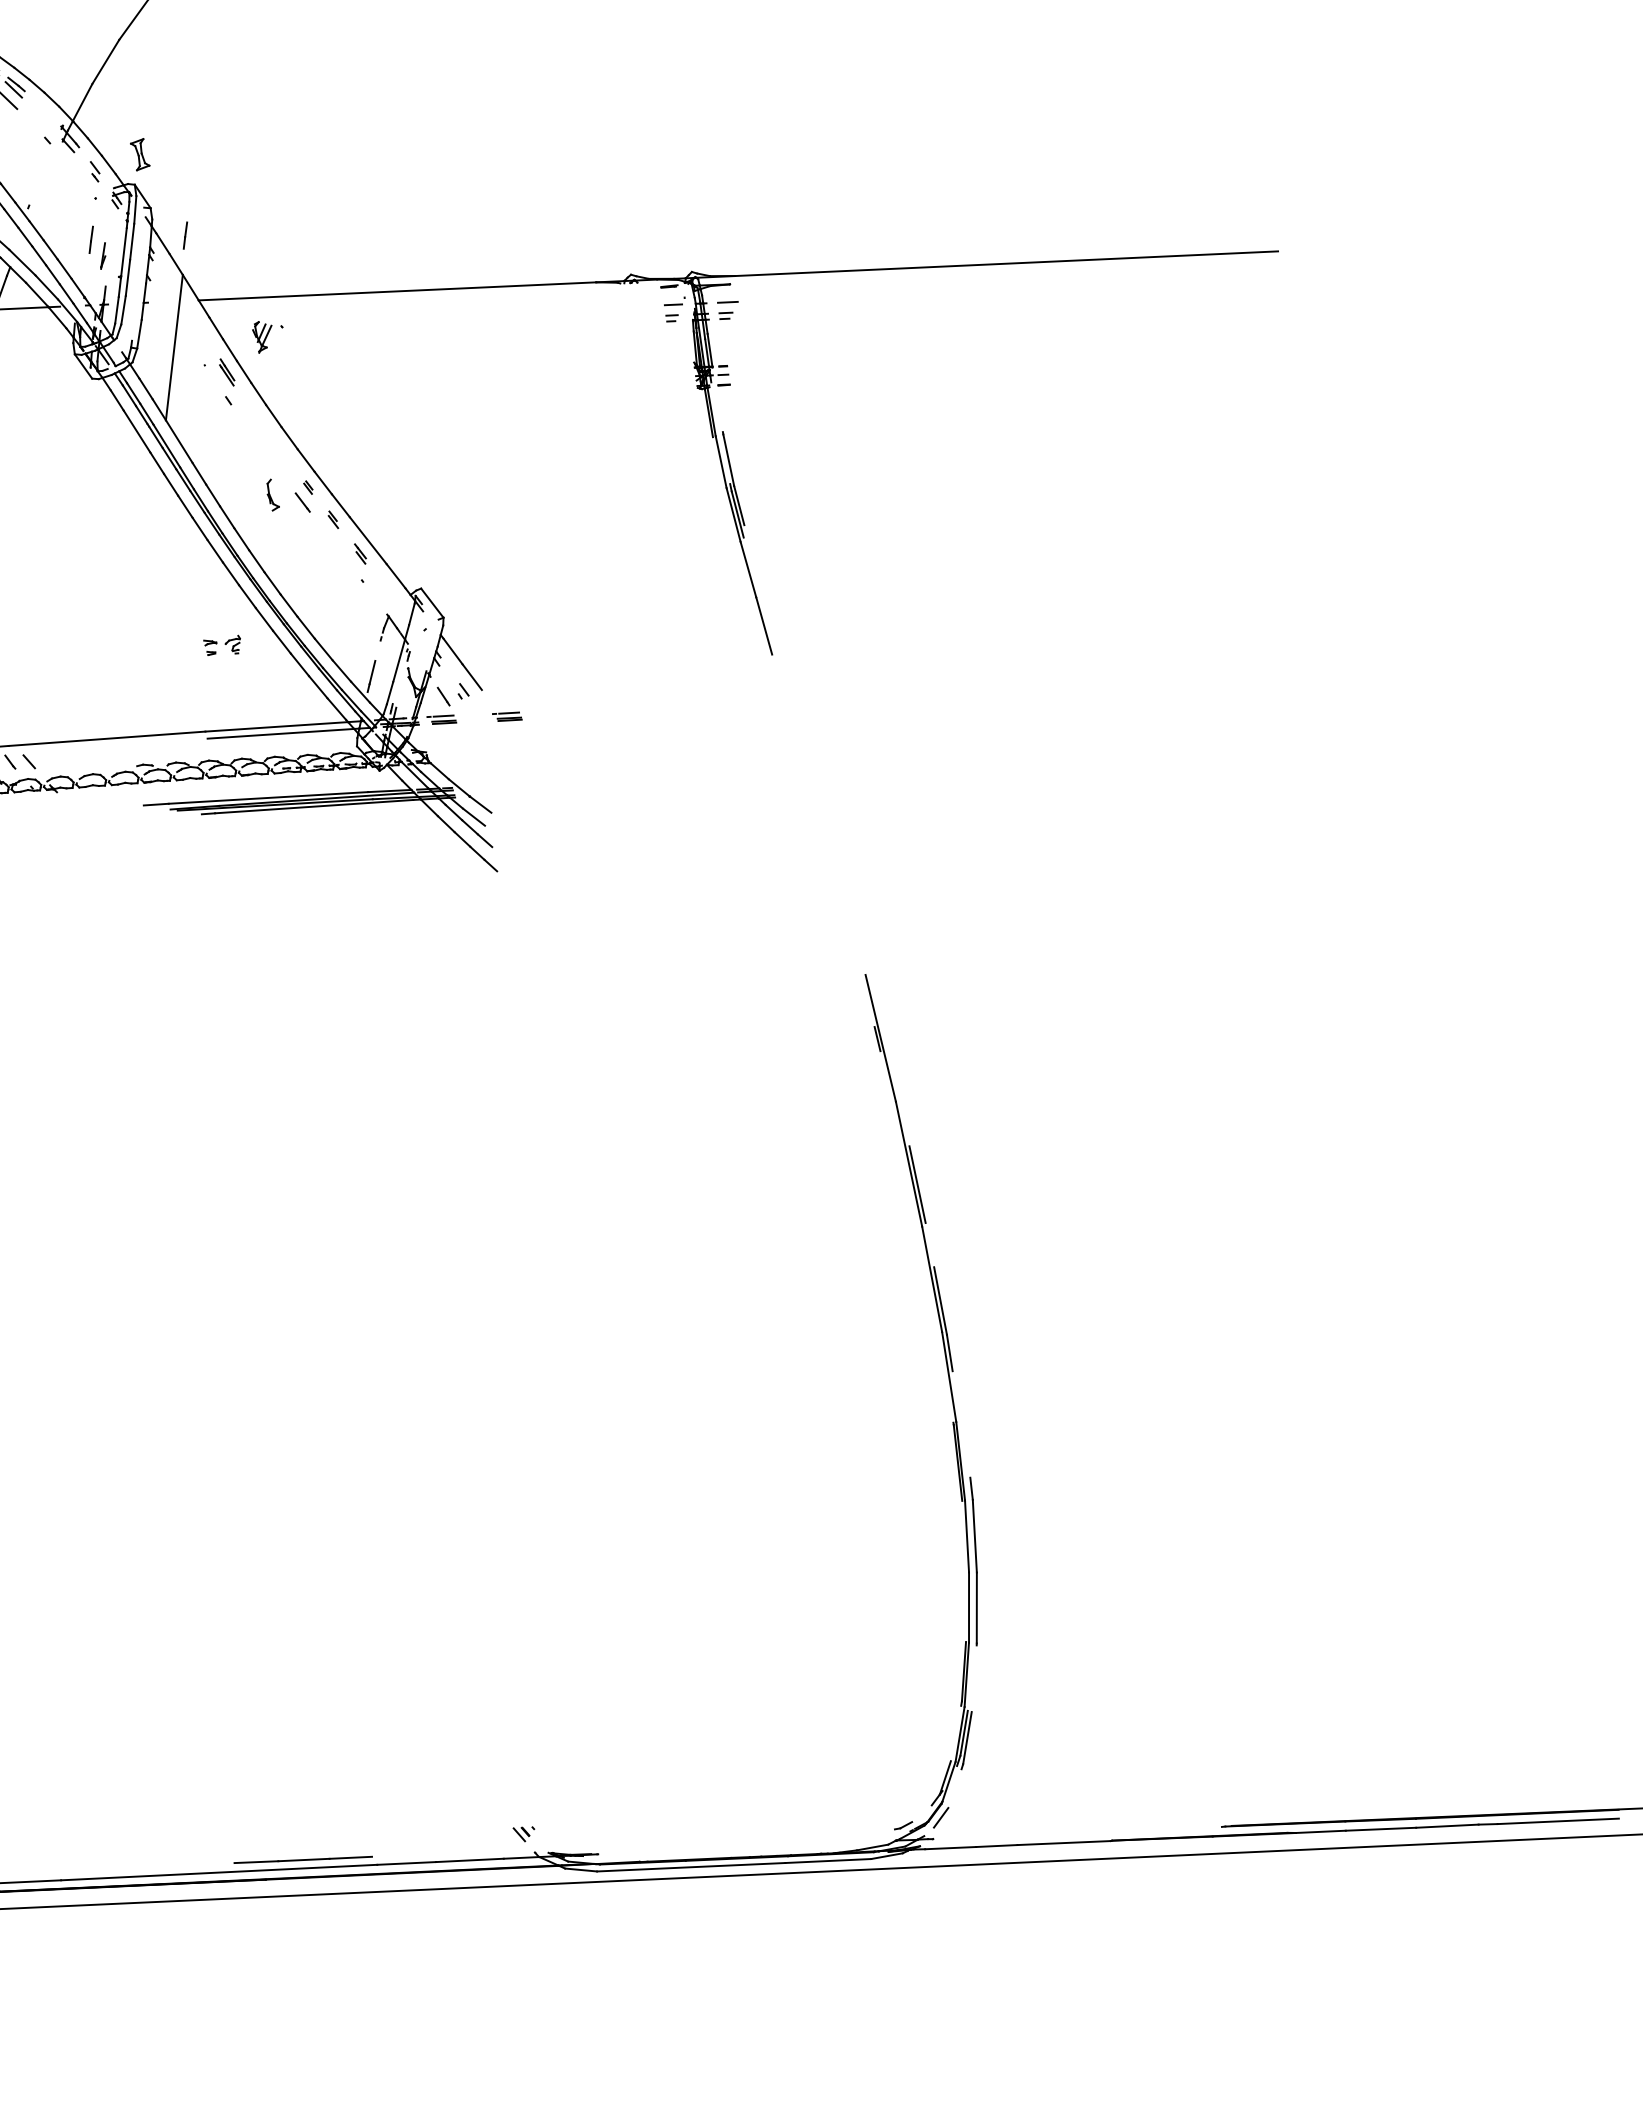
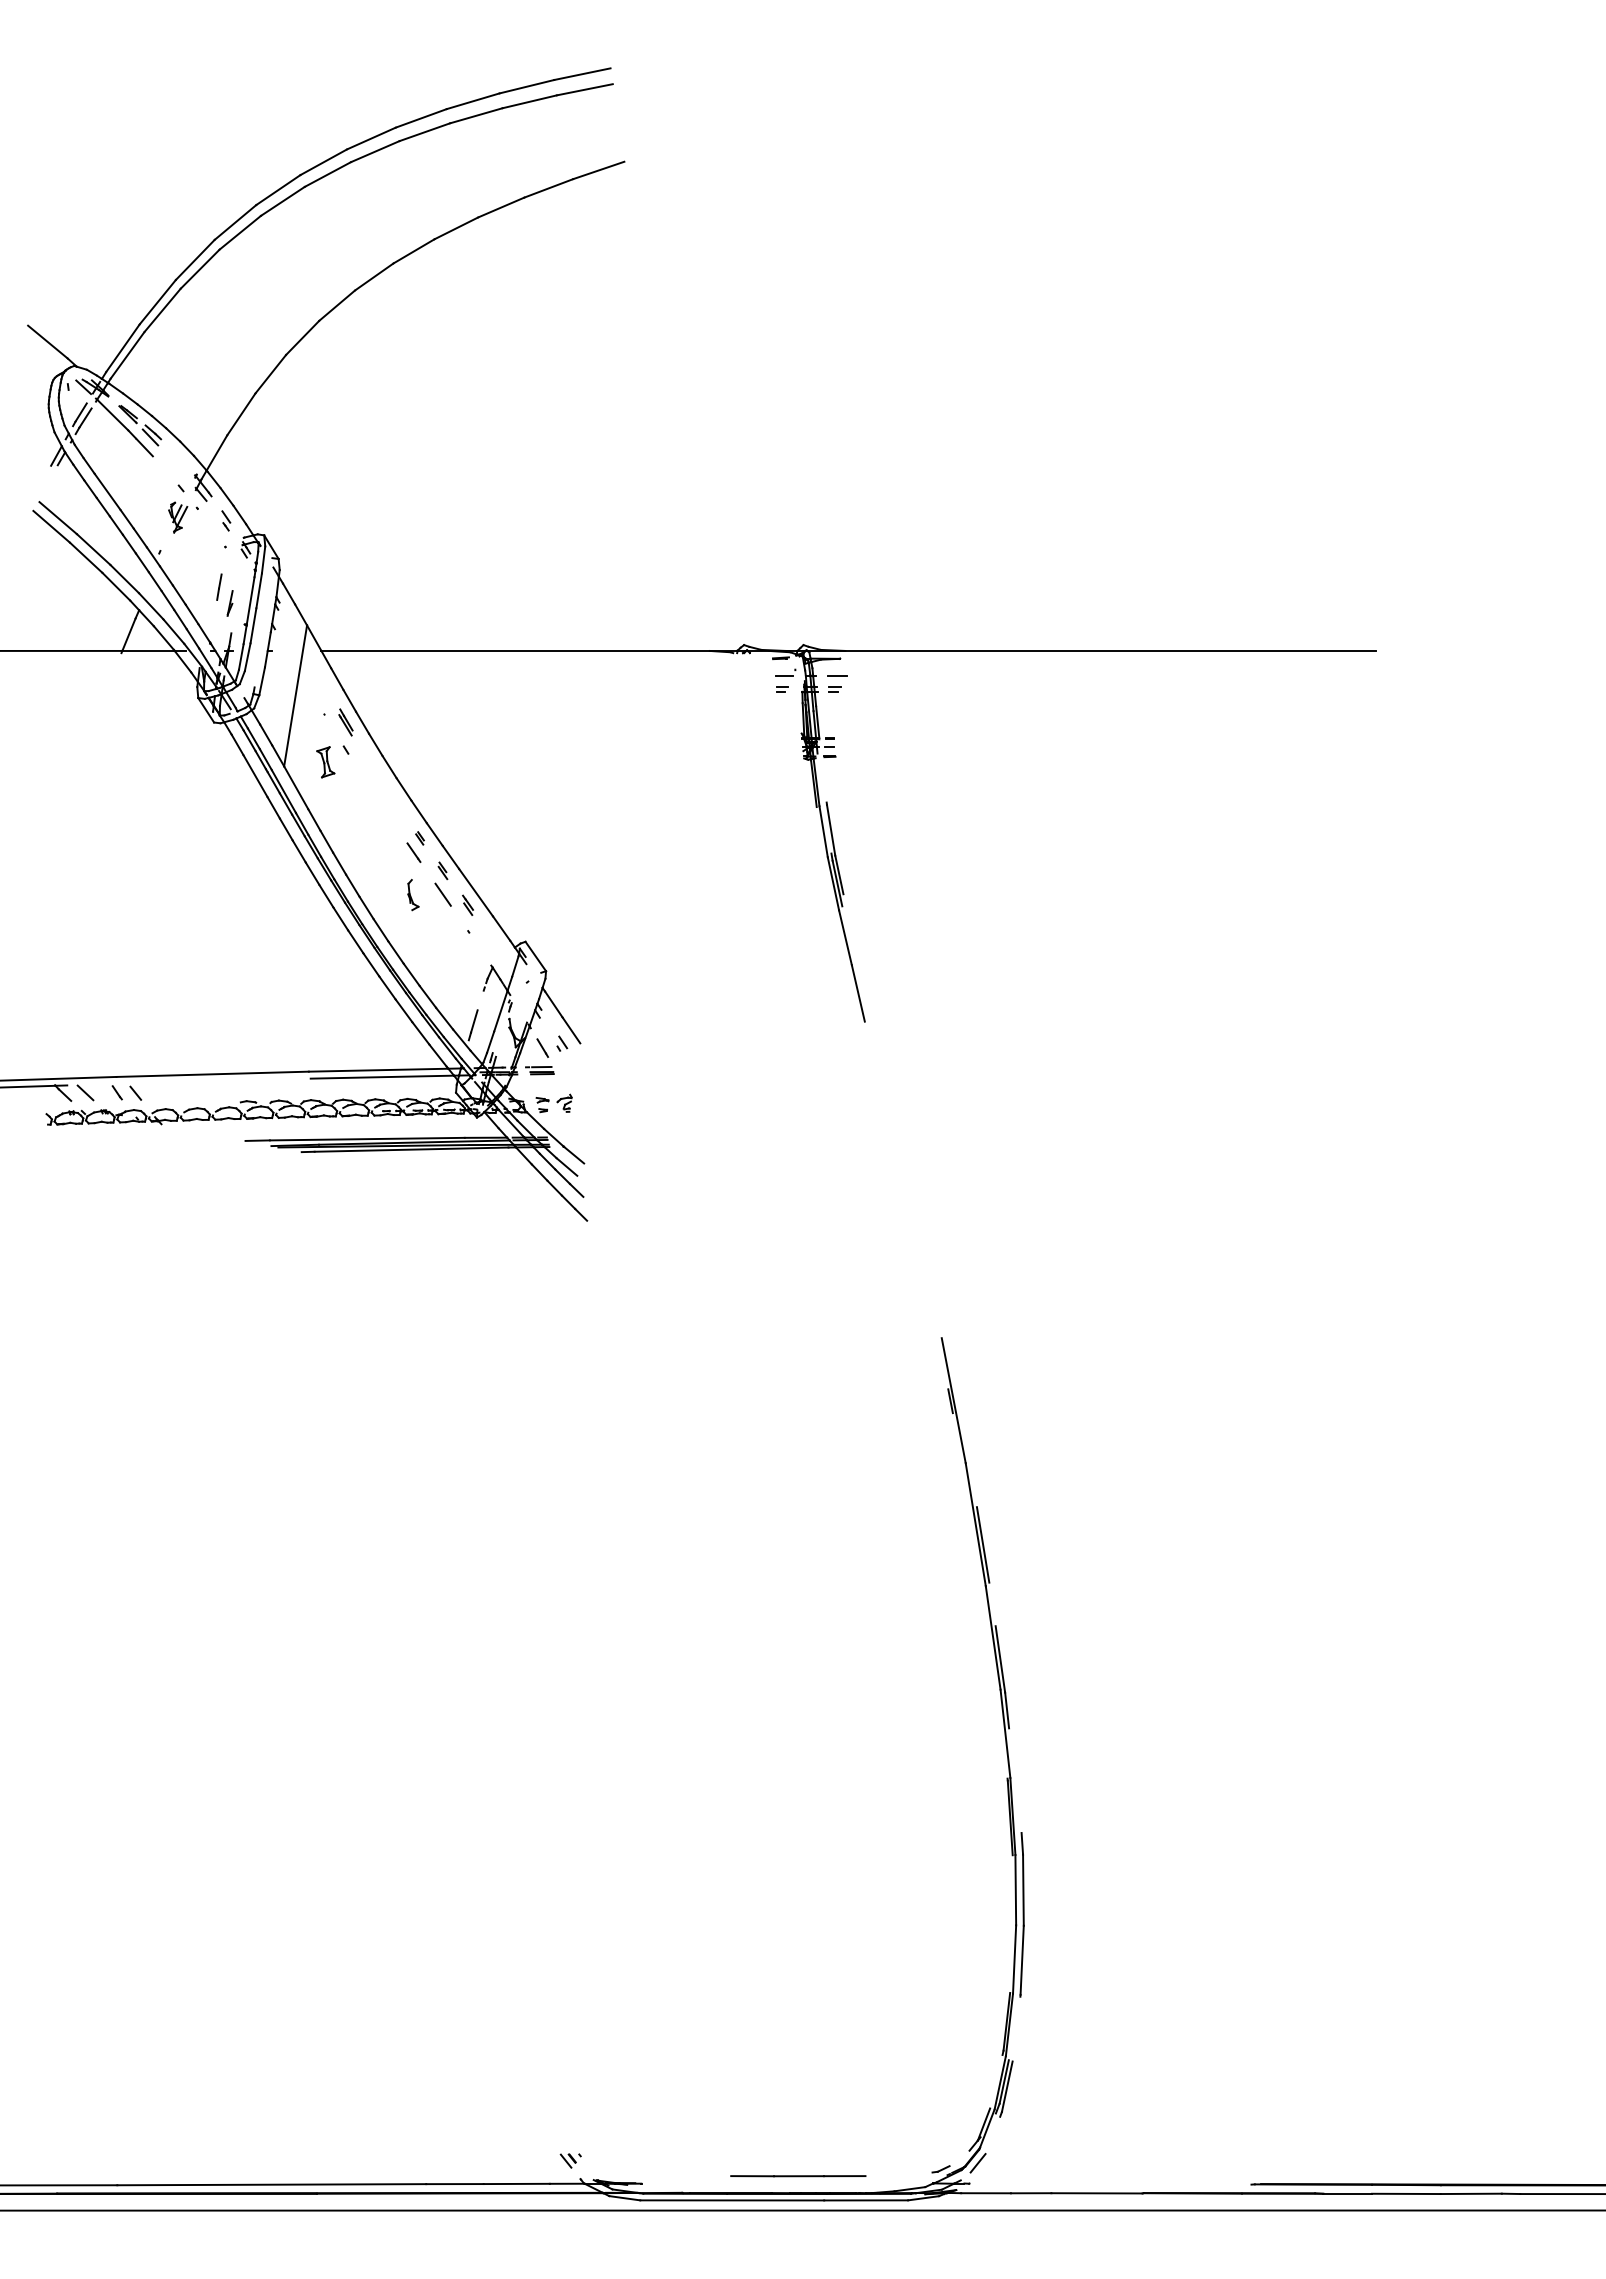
part: (139, 154) -> (325, 762), moved
line: (185, 234) -> (311, 586), removed
part: (268, 336) -> (183, 517), moved
part: (273, 495) -> (413, 895), moved
line: (333, 544) -> (442, 894), added
part: (221, 645) -> (553, 1103), moved
part: (506, 716) -> (603, 1070), removed
line: (303, 1860) -> (798, 2176), moved

